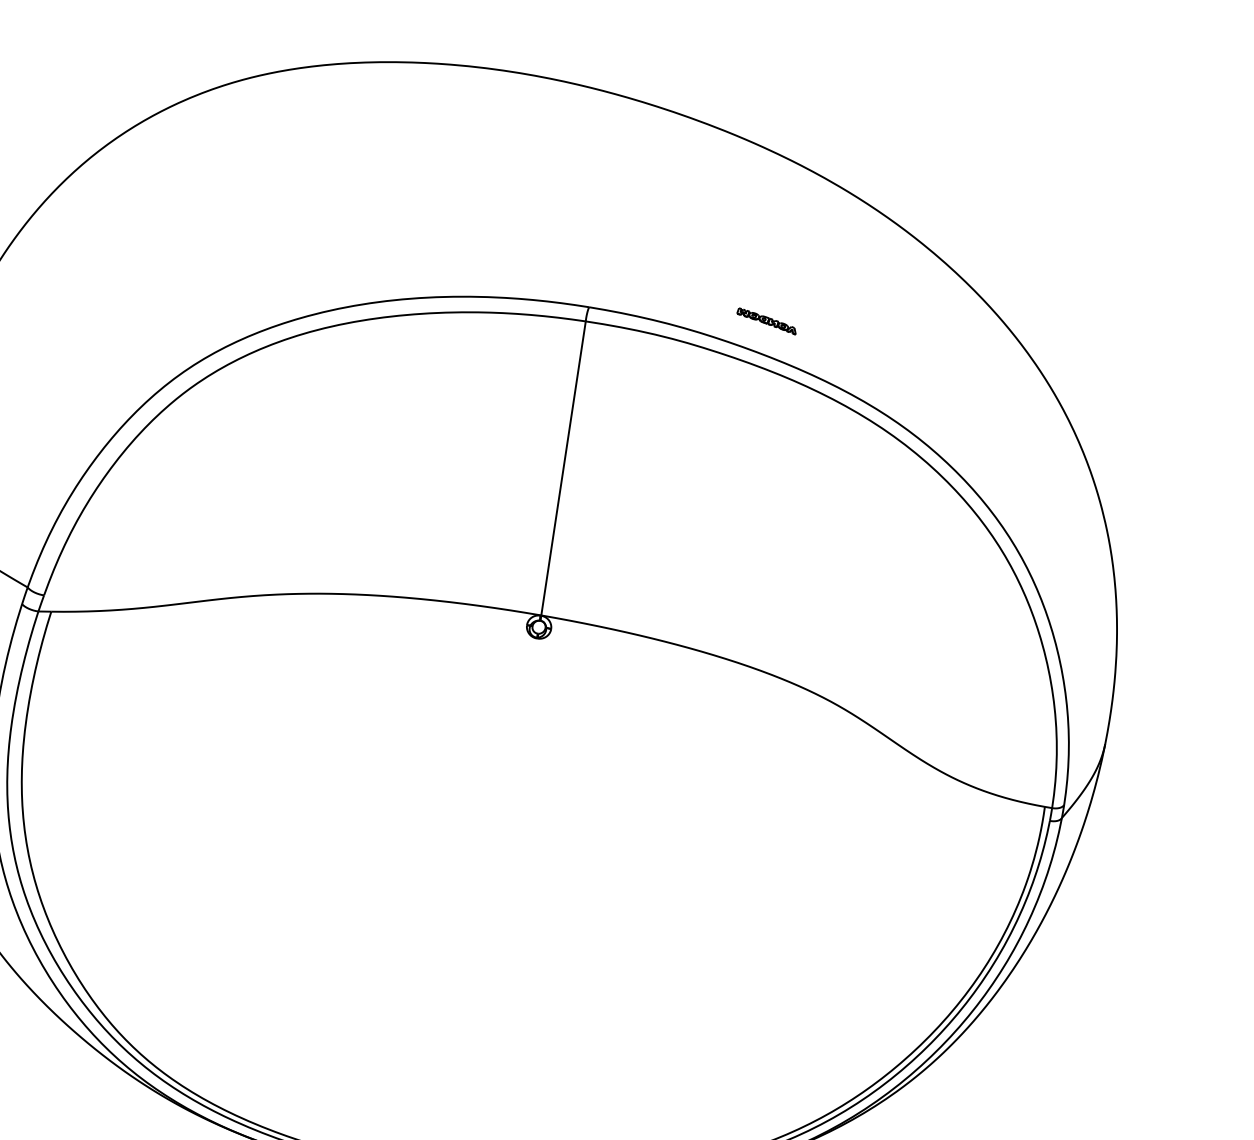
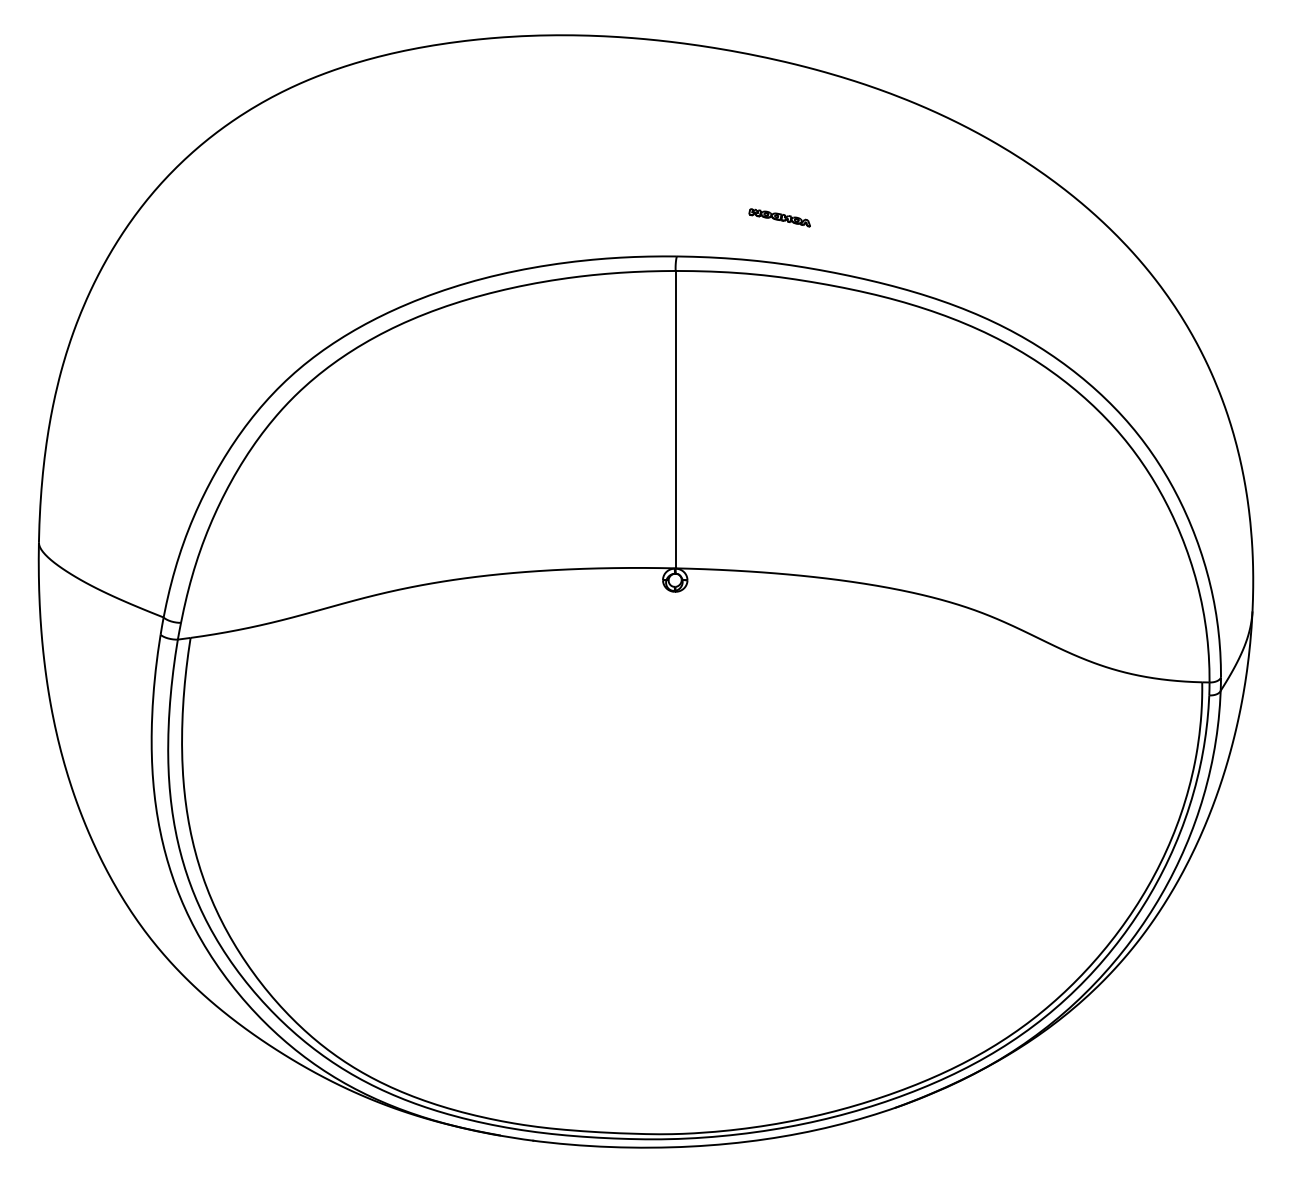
part: (766, 320) -> (779, 217), moved

